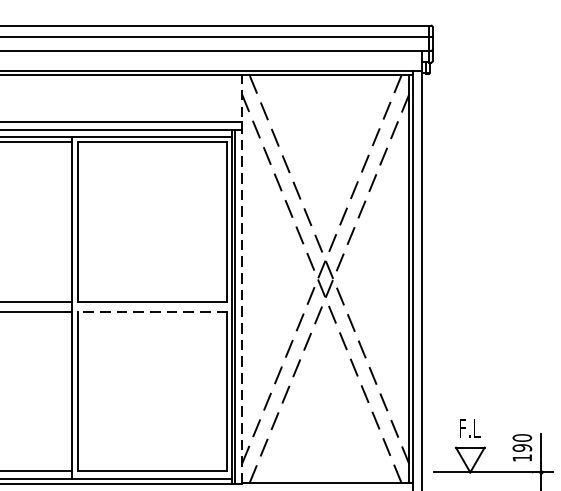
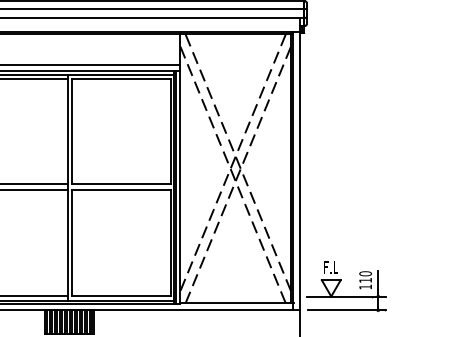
line: (242, 280) -> (180, 169), dashed -> solid
line: (151, 311) -> (120, 190), dashed -> solid
text: (522, 446) -> (365, 279), 190 -> 110

